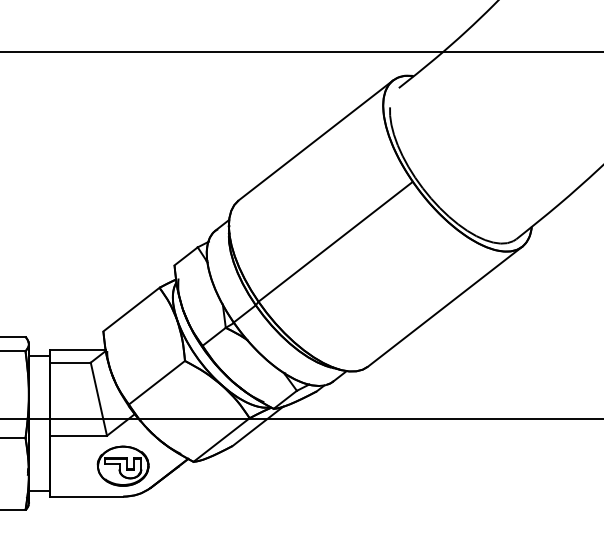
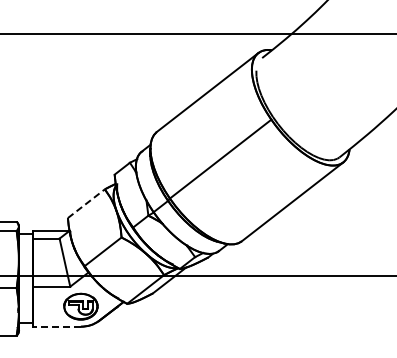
line: (131, 309) -> (86, 203), solid -> dashed
line: (86, 496) -> (56, 326), solid -> dashed

